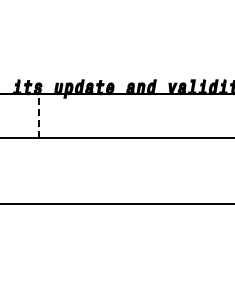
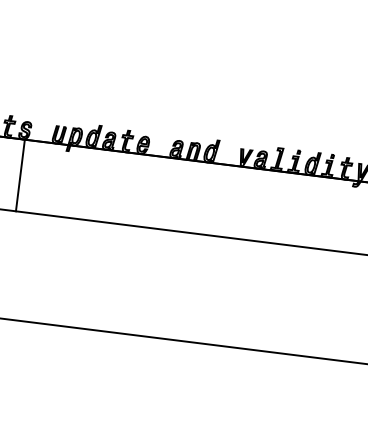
line: (38, 116) -> (20, 176), dashed -> solid

